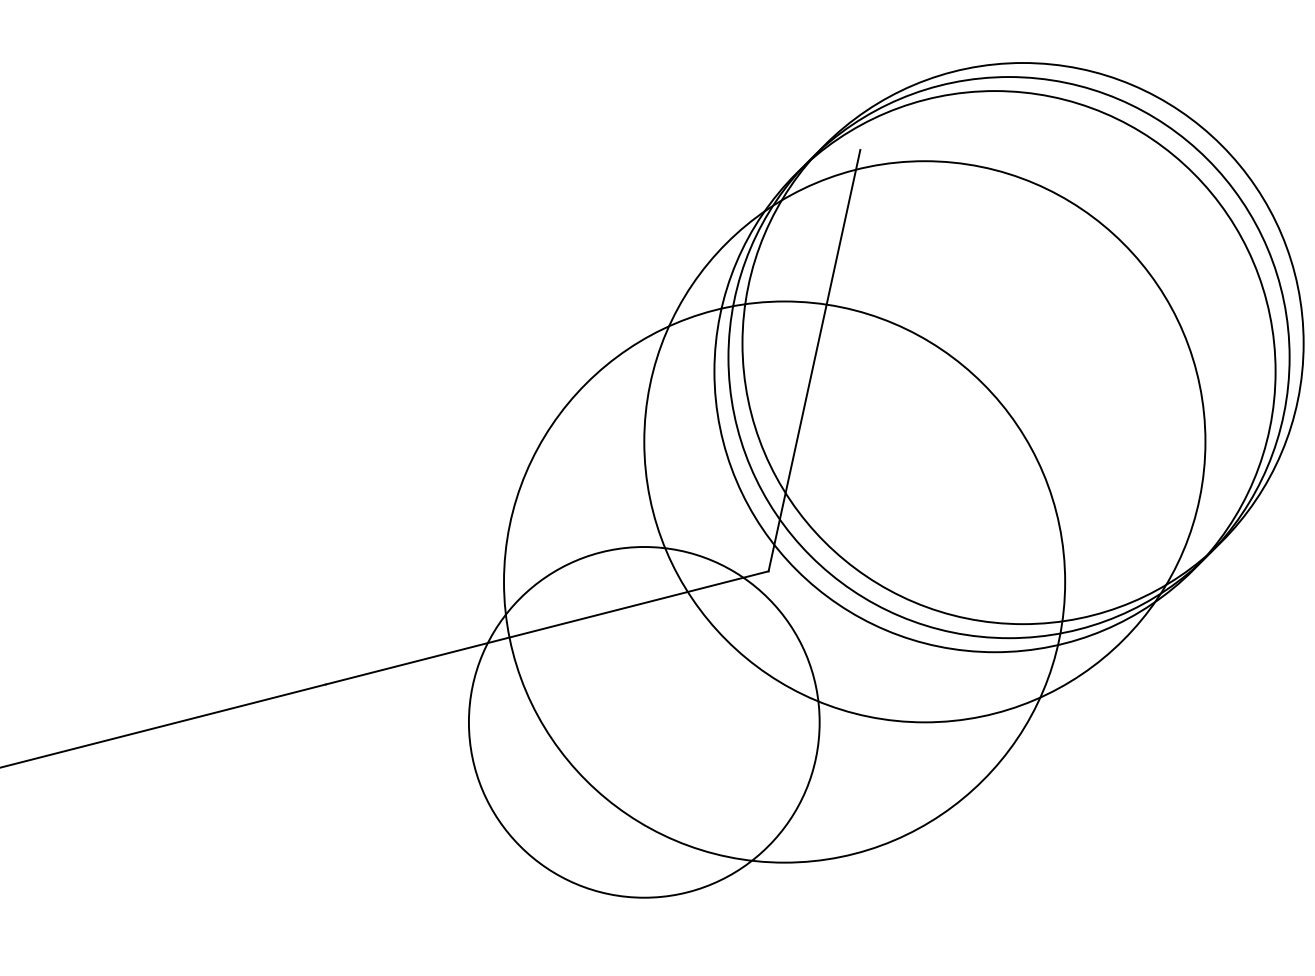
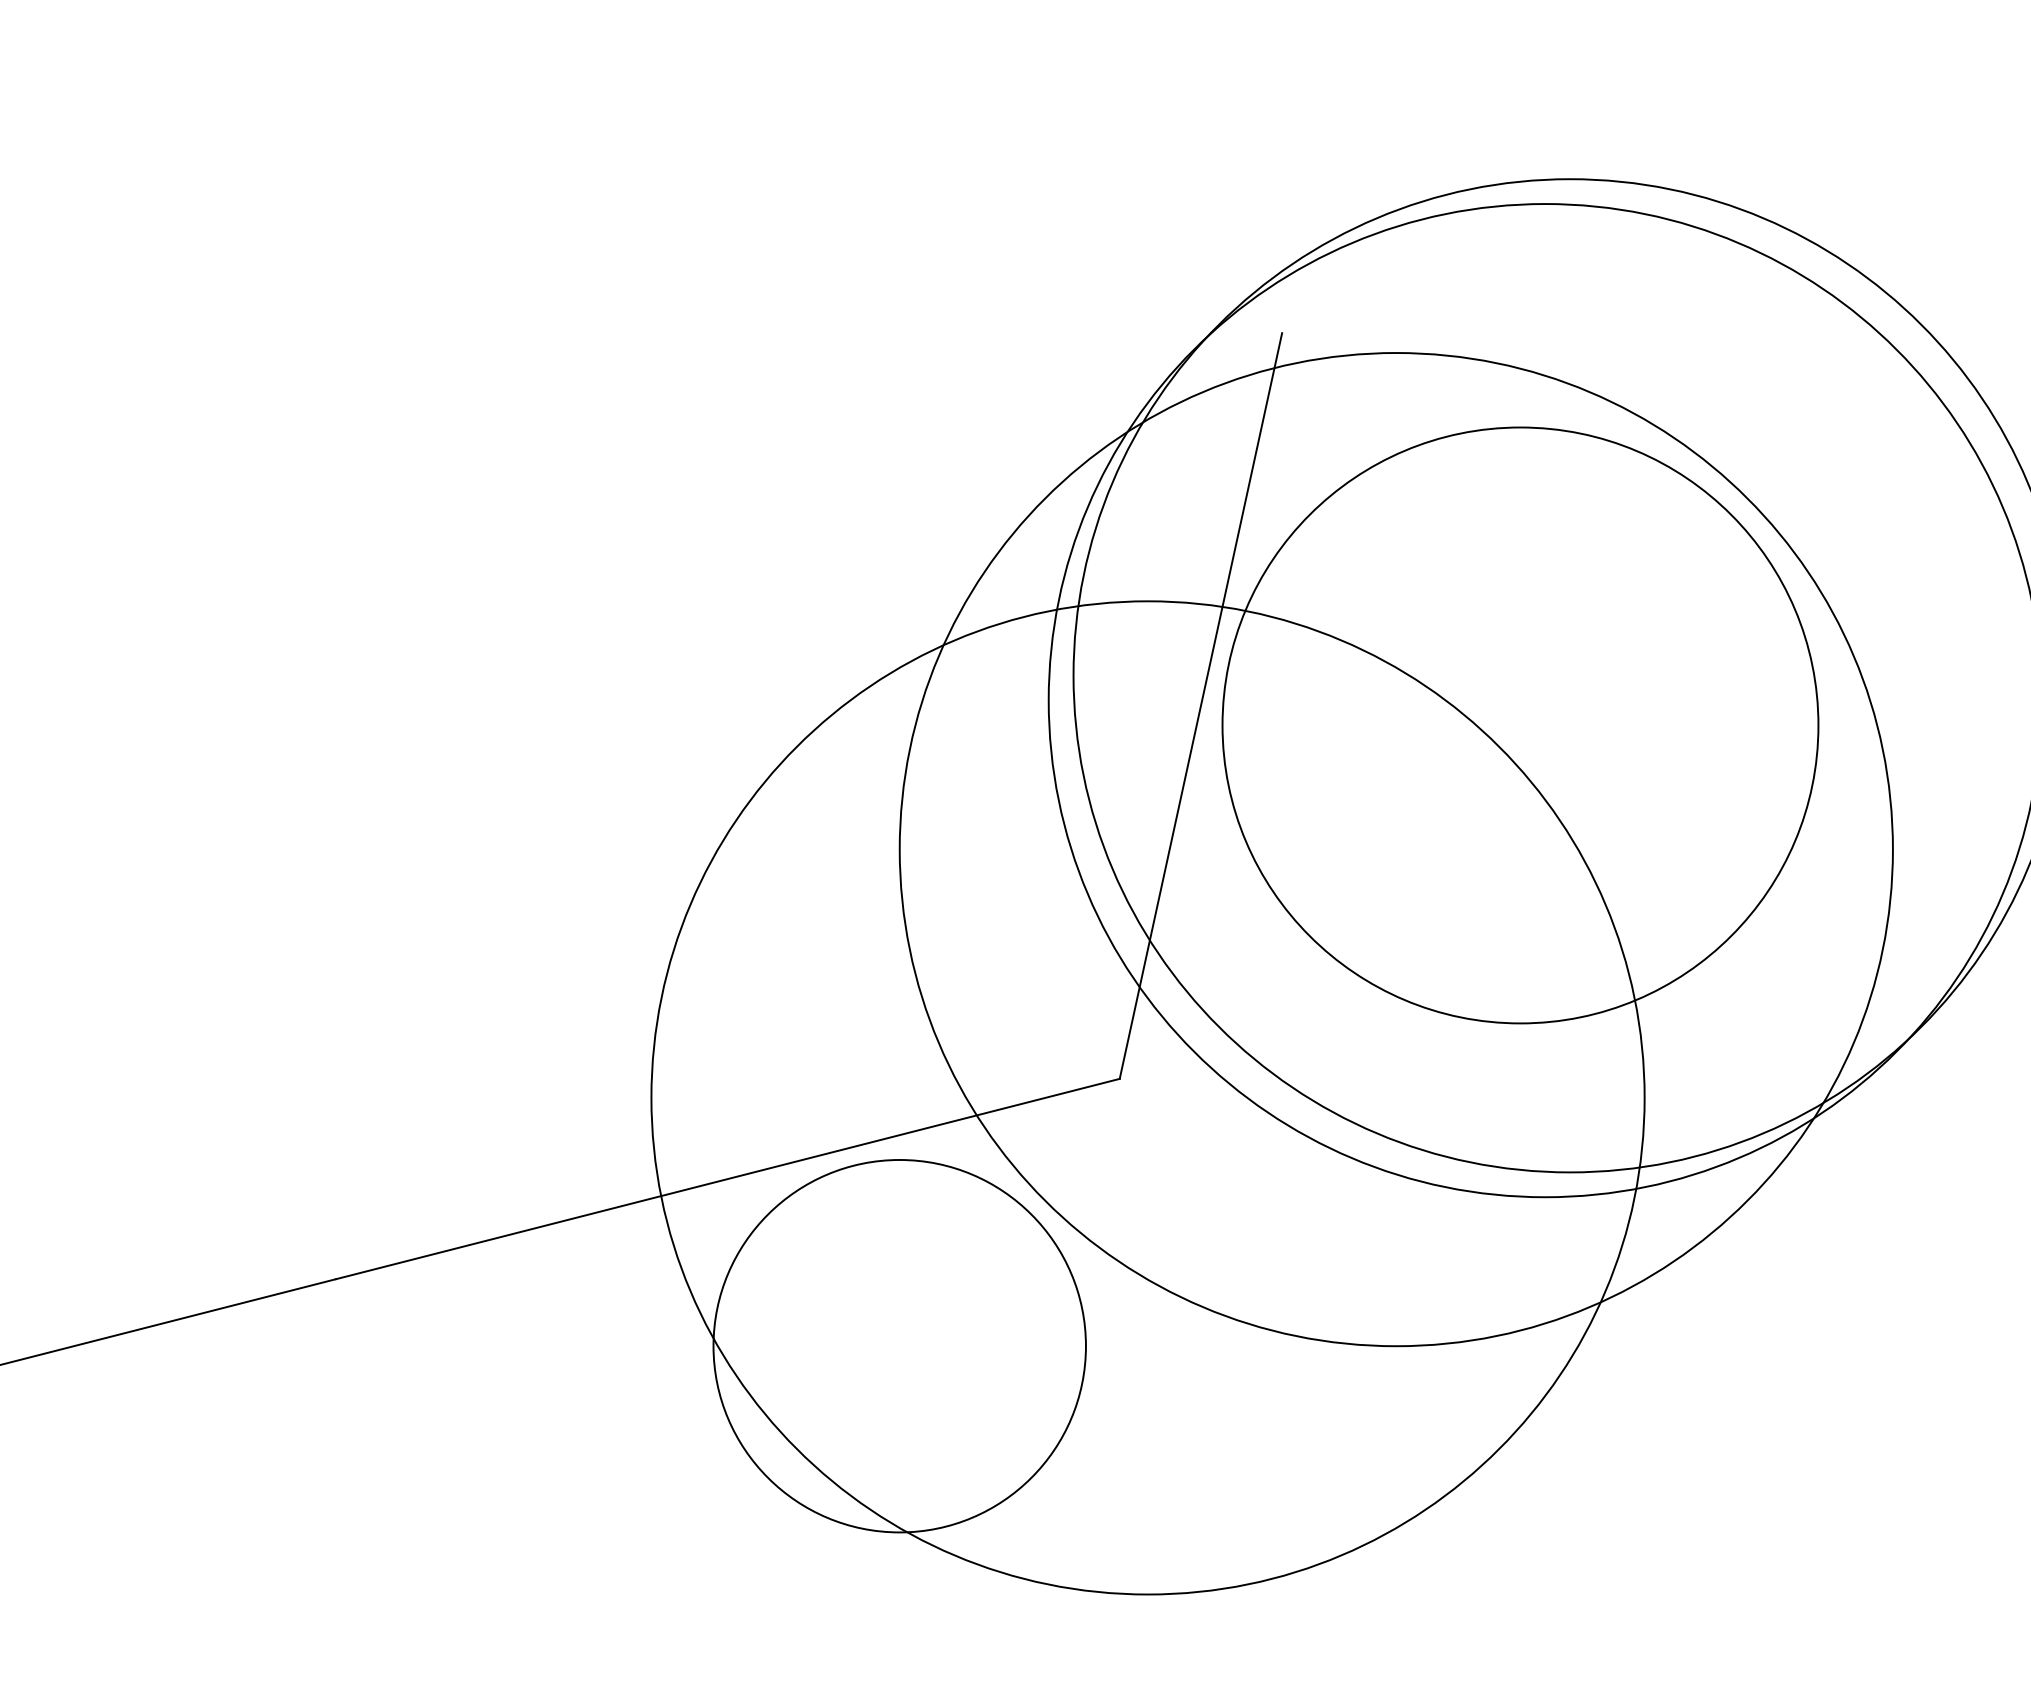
circle: (994, 371) -> (1519, 725), size x0.6
circle: (643, 722) -> (898, 1346), size x0.6

